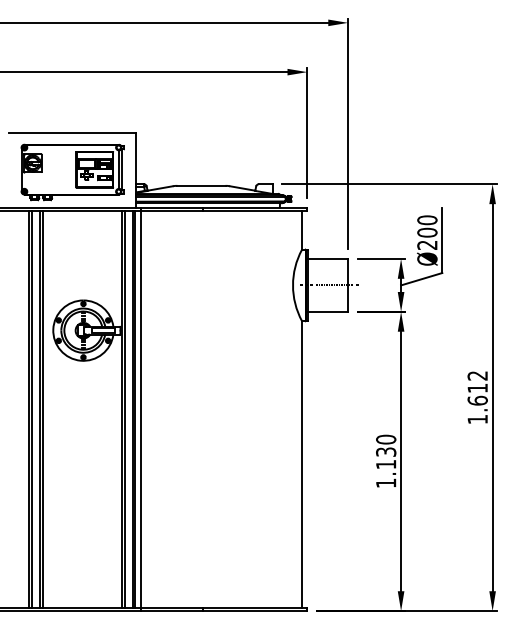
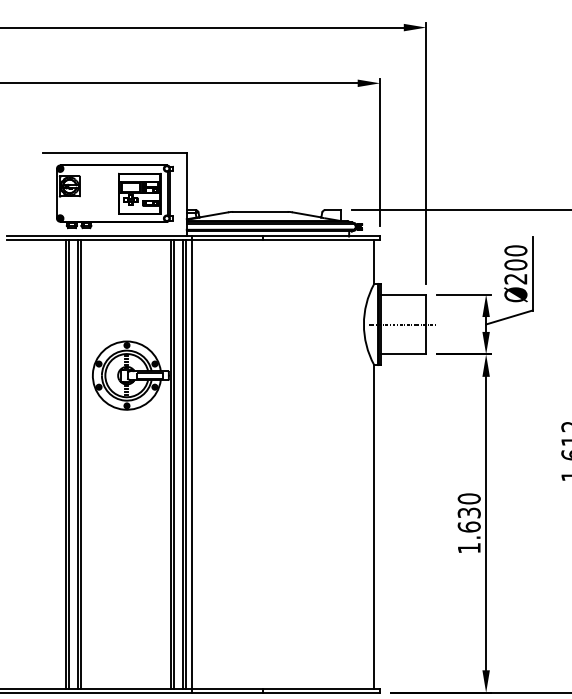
text: (386, 464) -> (469, 527), 1.130 -> 1.630

